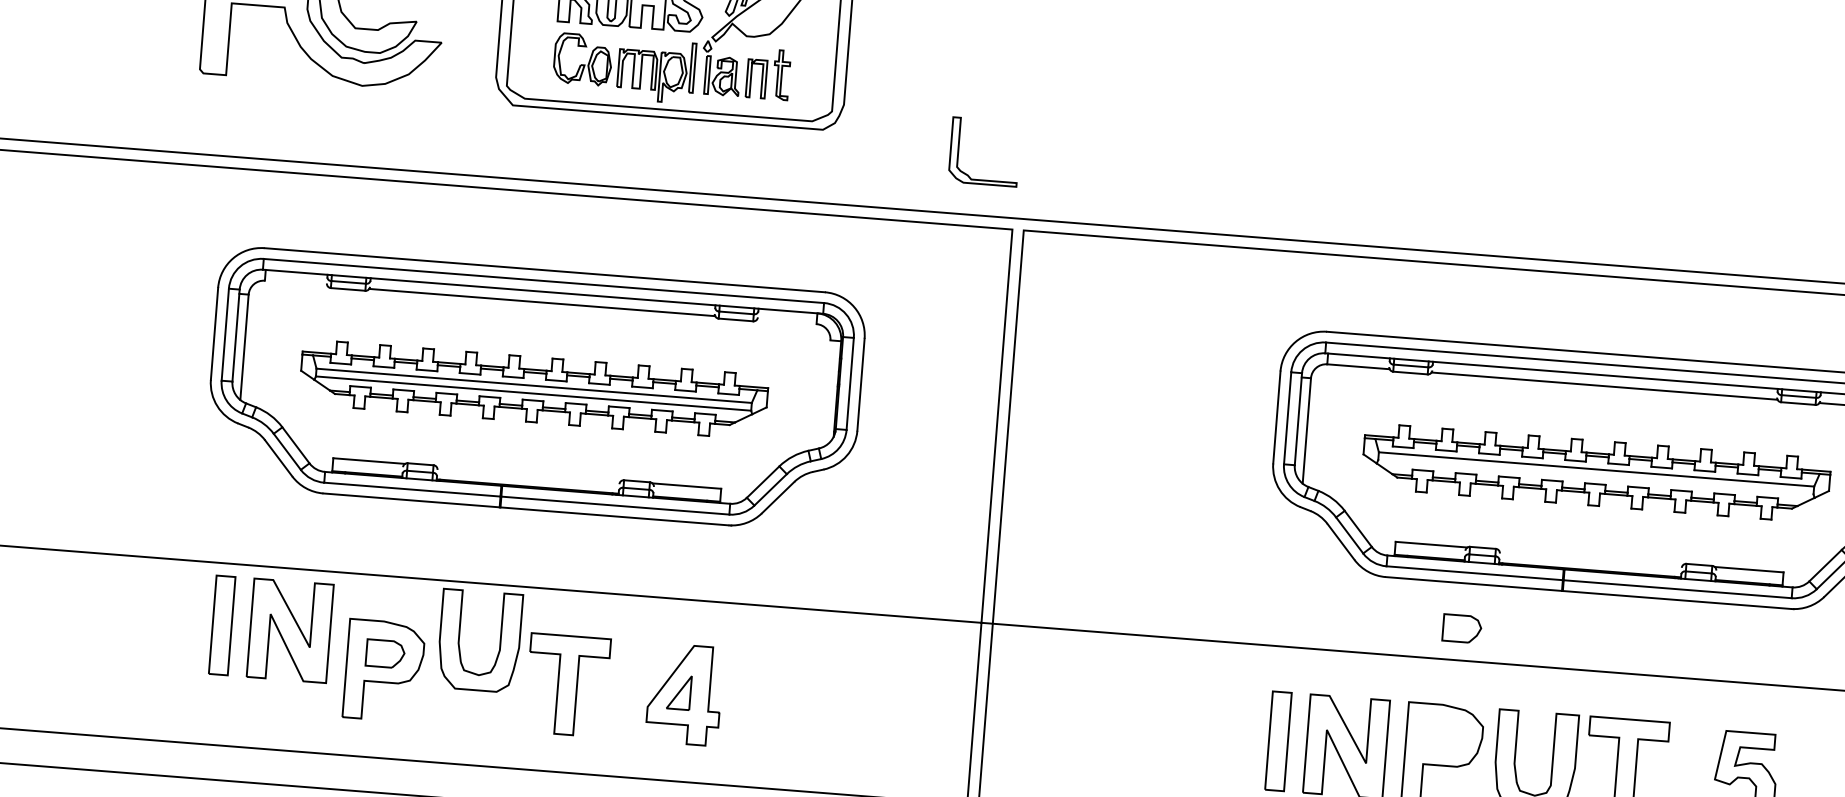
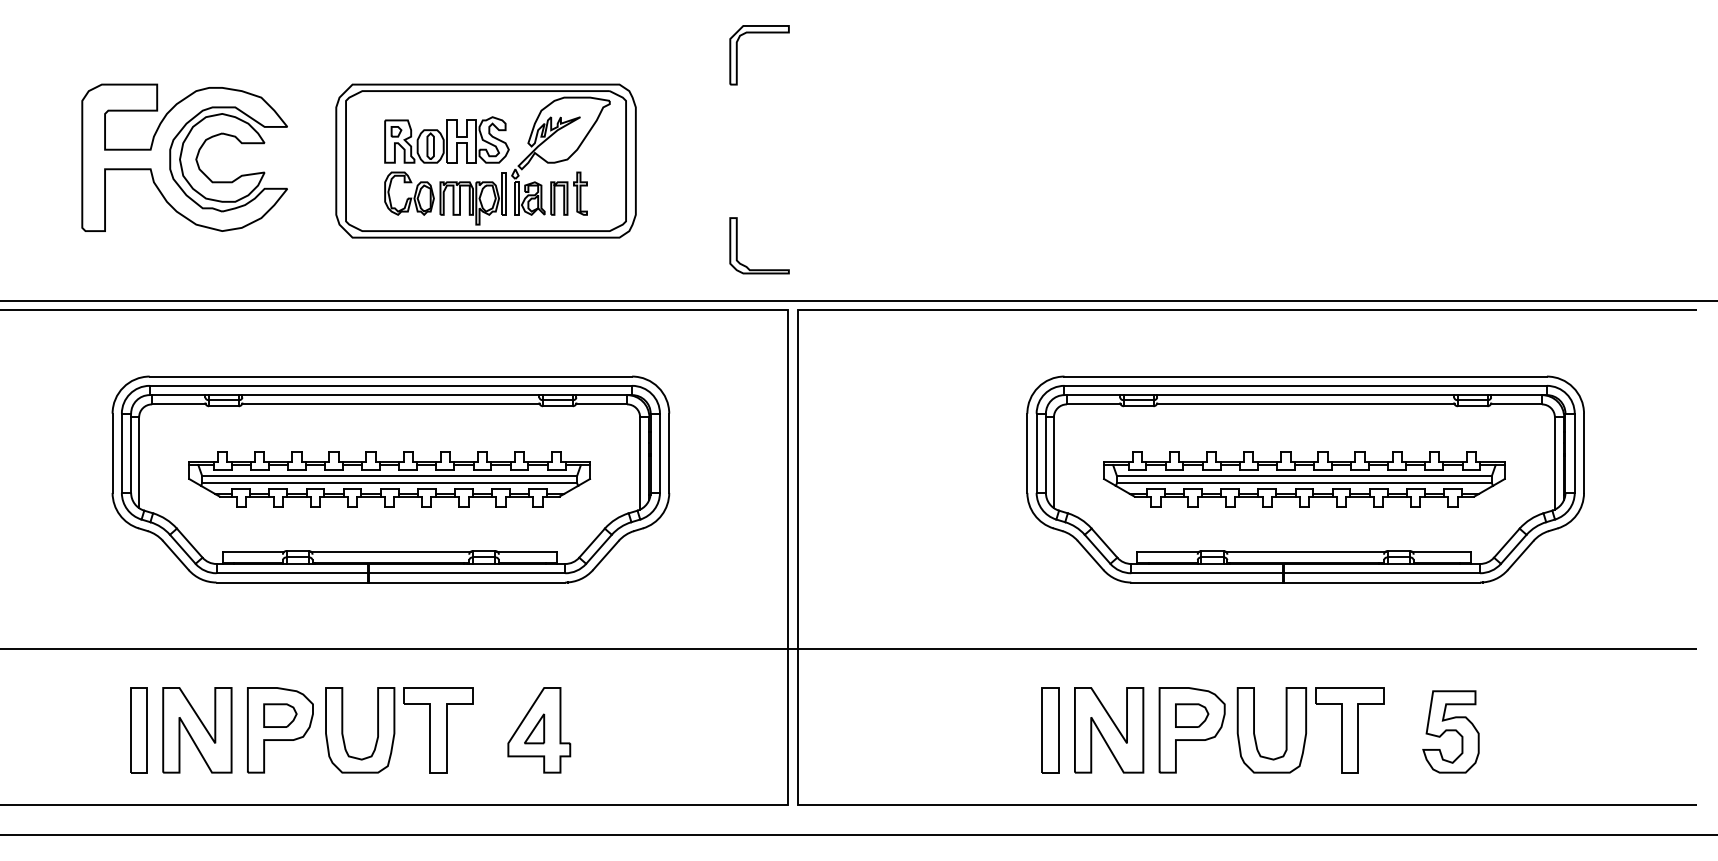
line: (295, 283) -> (178, 404), added
line: (786, 321) -> (601, 404), added
line: (826, 393) -> (640, 463), added
line: (528, 473) -> (390, 551), added
line: (1596, 476) -> (1304, 482), added
line: (1590, 556) -> (1305, 551), added
part: (221, 625) -> (138, 730), moved
part: (1462, 628) -> (1192, 715), moved
part: (290, 631) -> (197, 730), moved
part: (460, 639) -> (343, 730), moved

